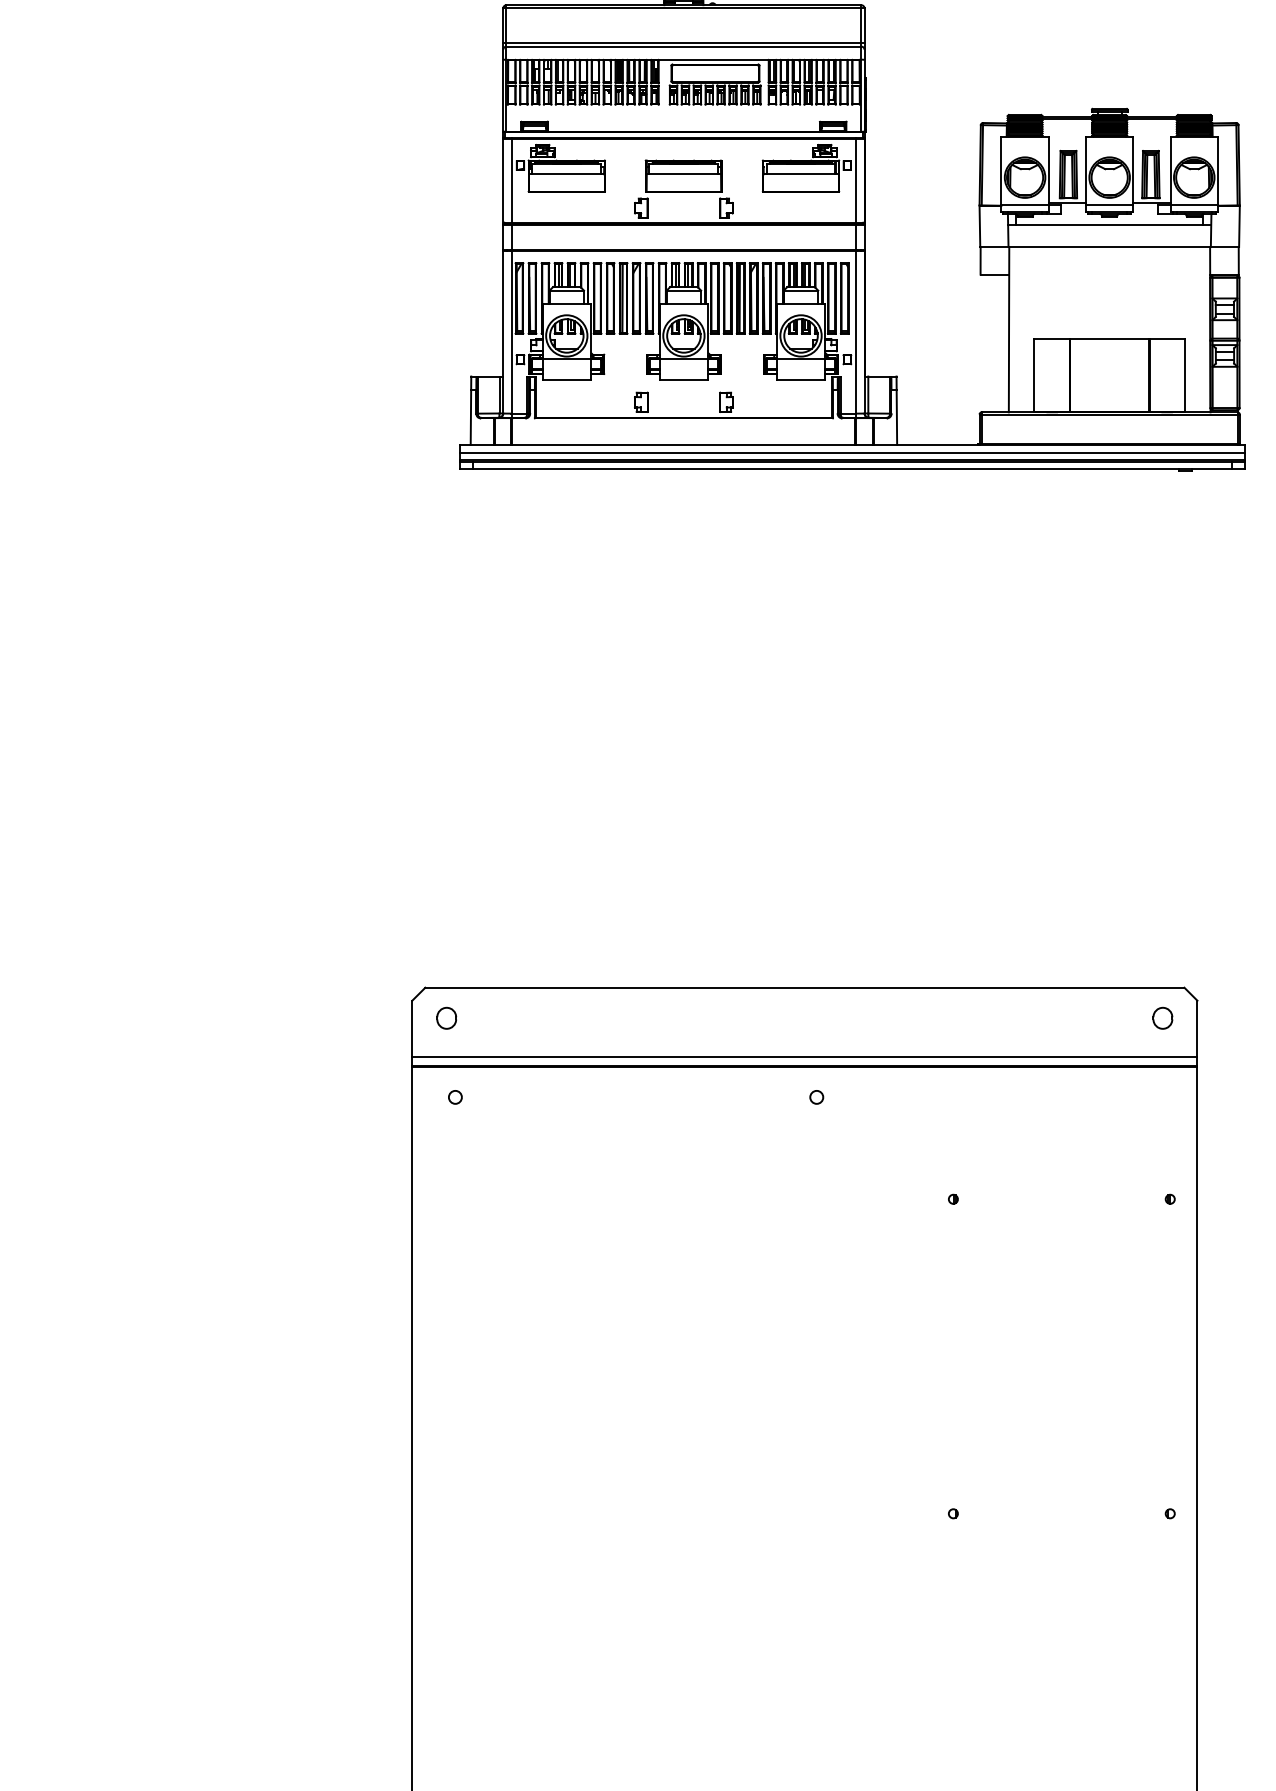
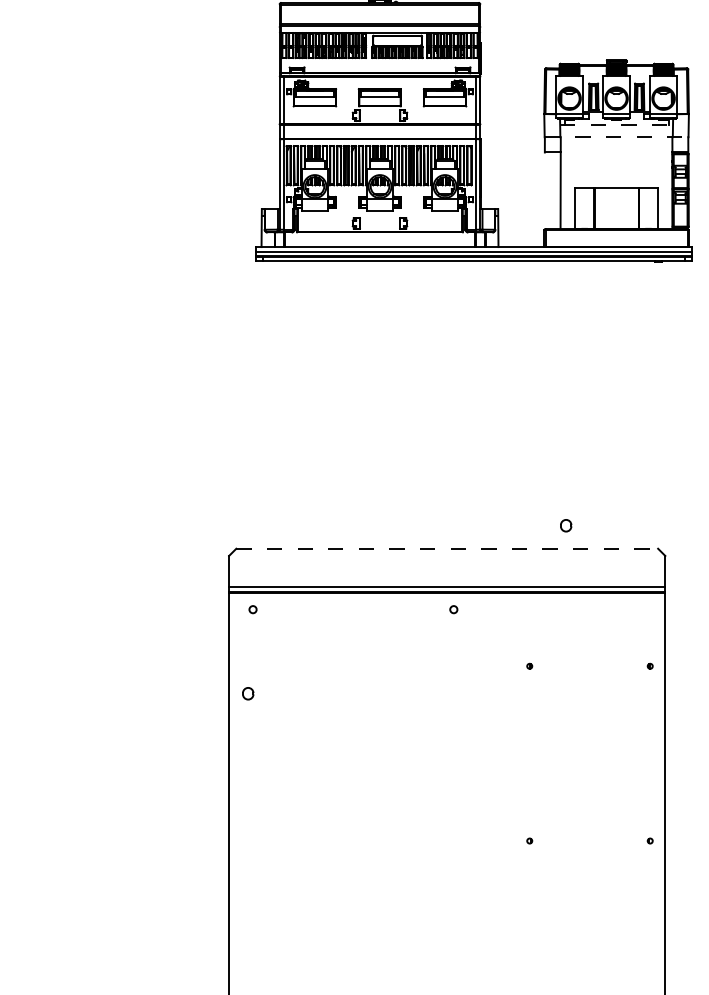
line: (1111, 226) -> (617, 125), solid -> dashed
line: (1109, 247) -> (616, 137), solid -> dashed
line: (805, 987) -> (447, 548), solid -> dashed
part: (447, 1017) -> (248, 693), moved
part: (1163, 1017) -> (566, 525), moved

